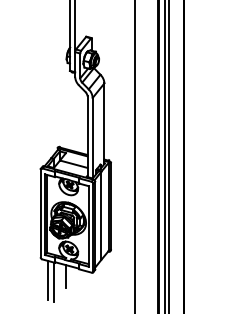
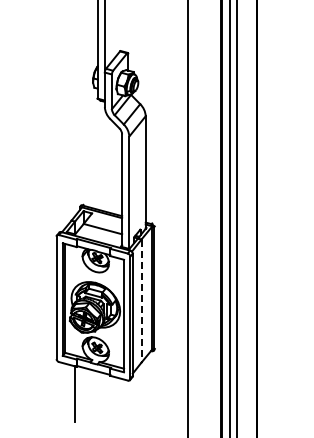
line: (101, 216) -> (141, 301), solid -> dashed
line: (65, 276) -> (91, 385), removed
line: (48, 280) -> (67, 391), removed

